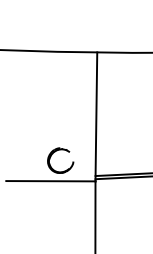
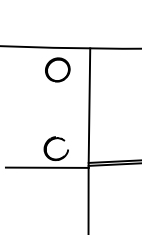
part: (61, 75) -> (57, 69), added

